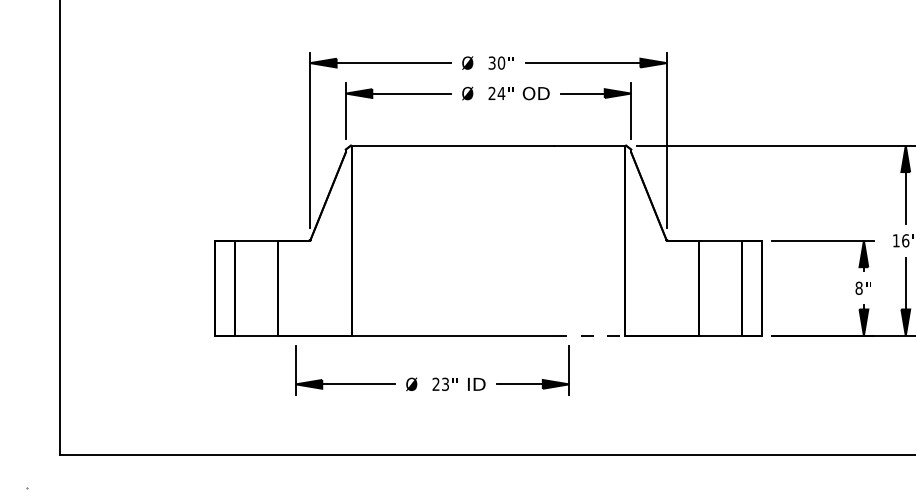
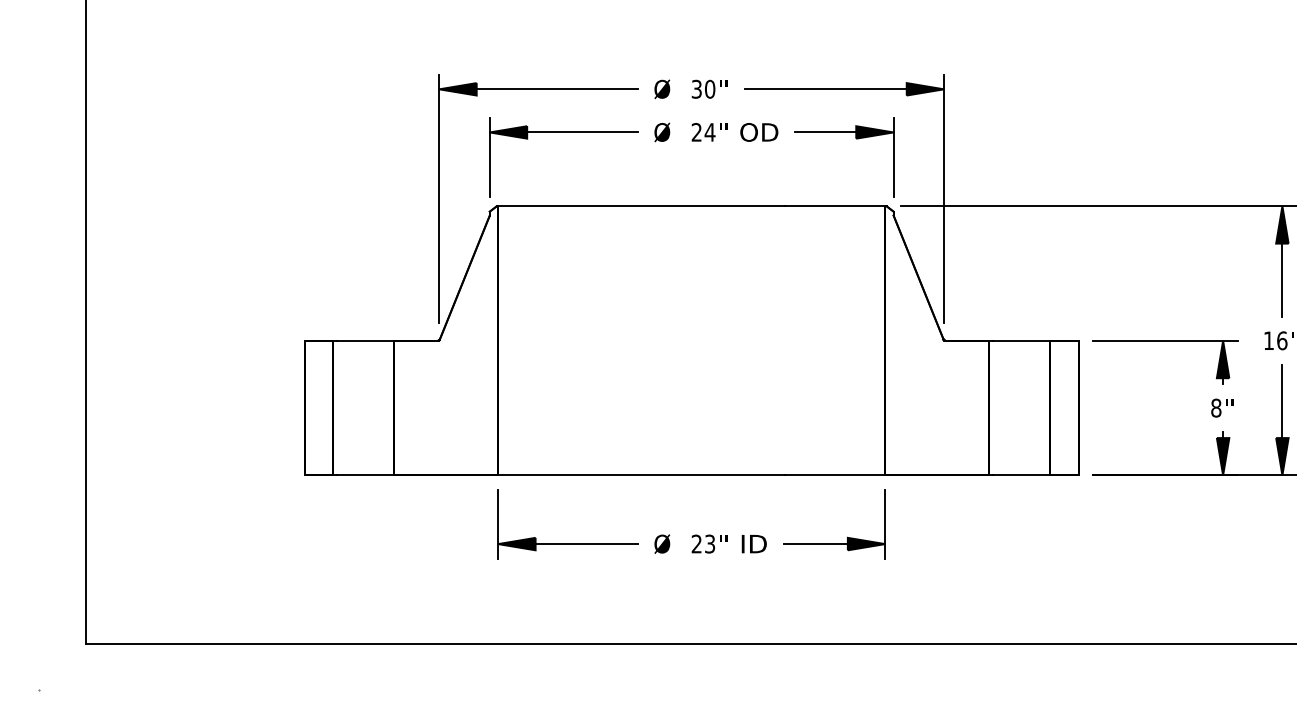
line: (589, 335) -> (834, 474), dashed -> solid
part: (434, 377) -> (694, 534), moved

